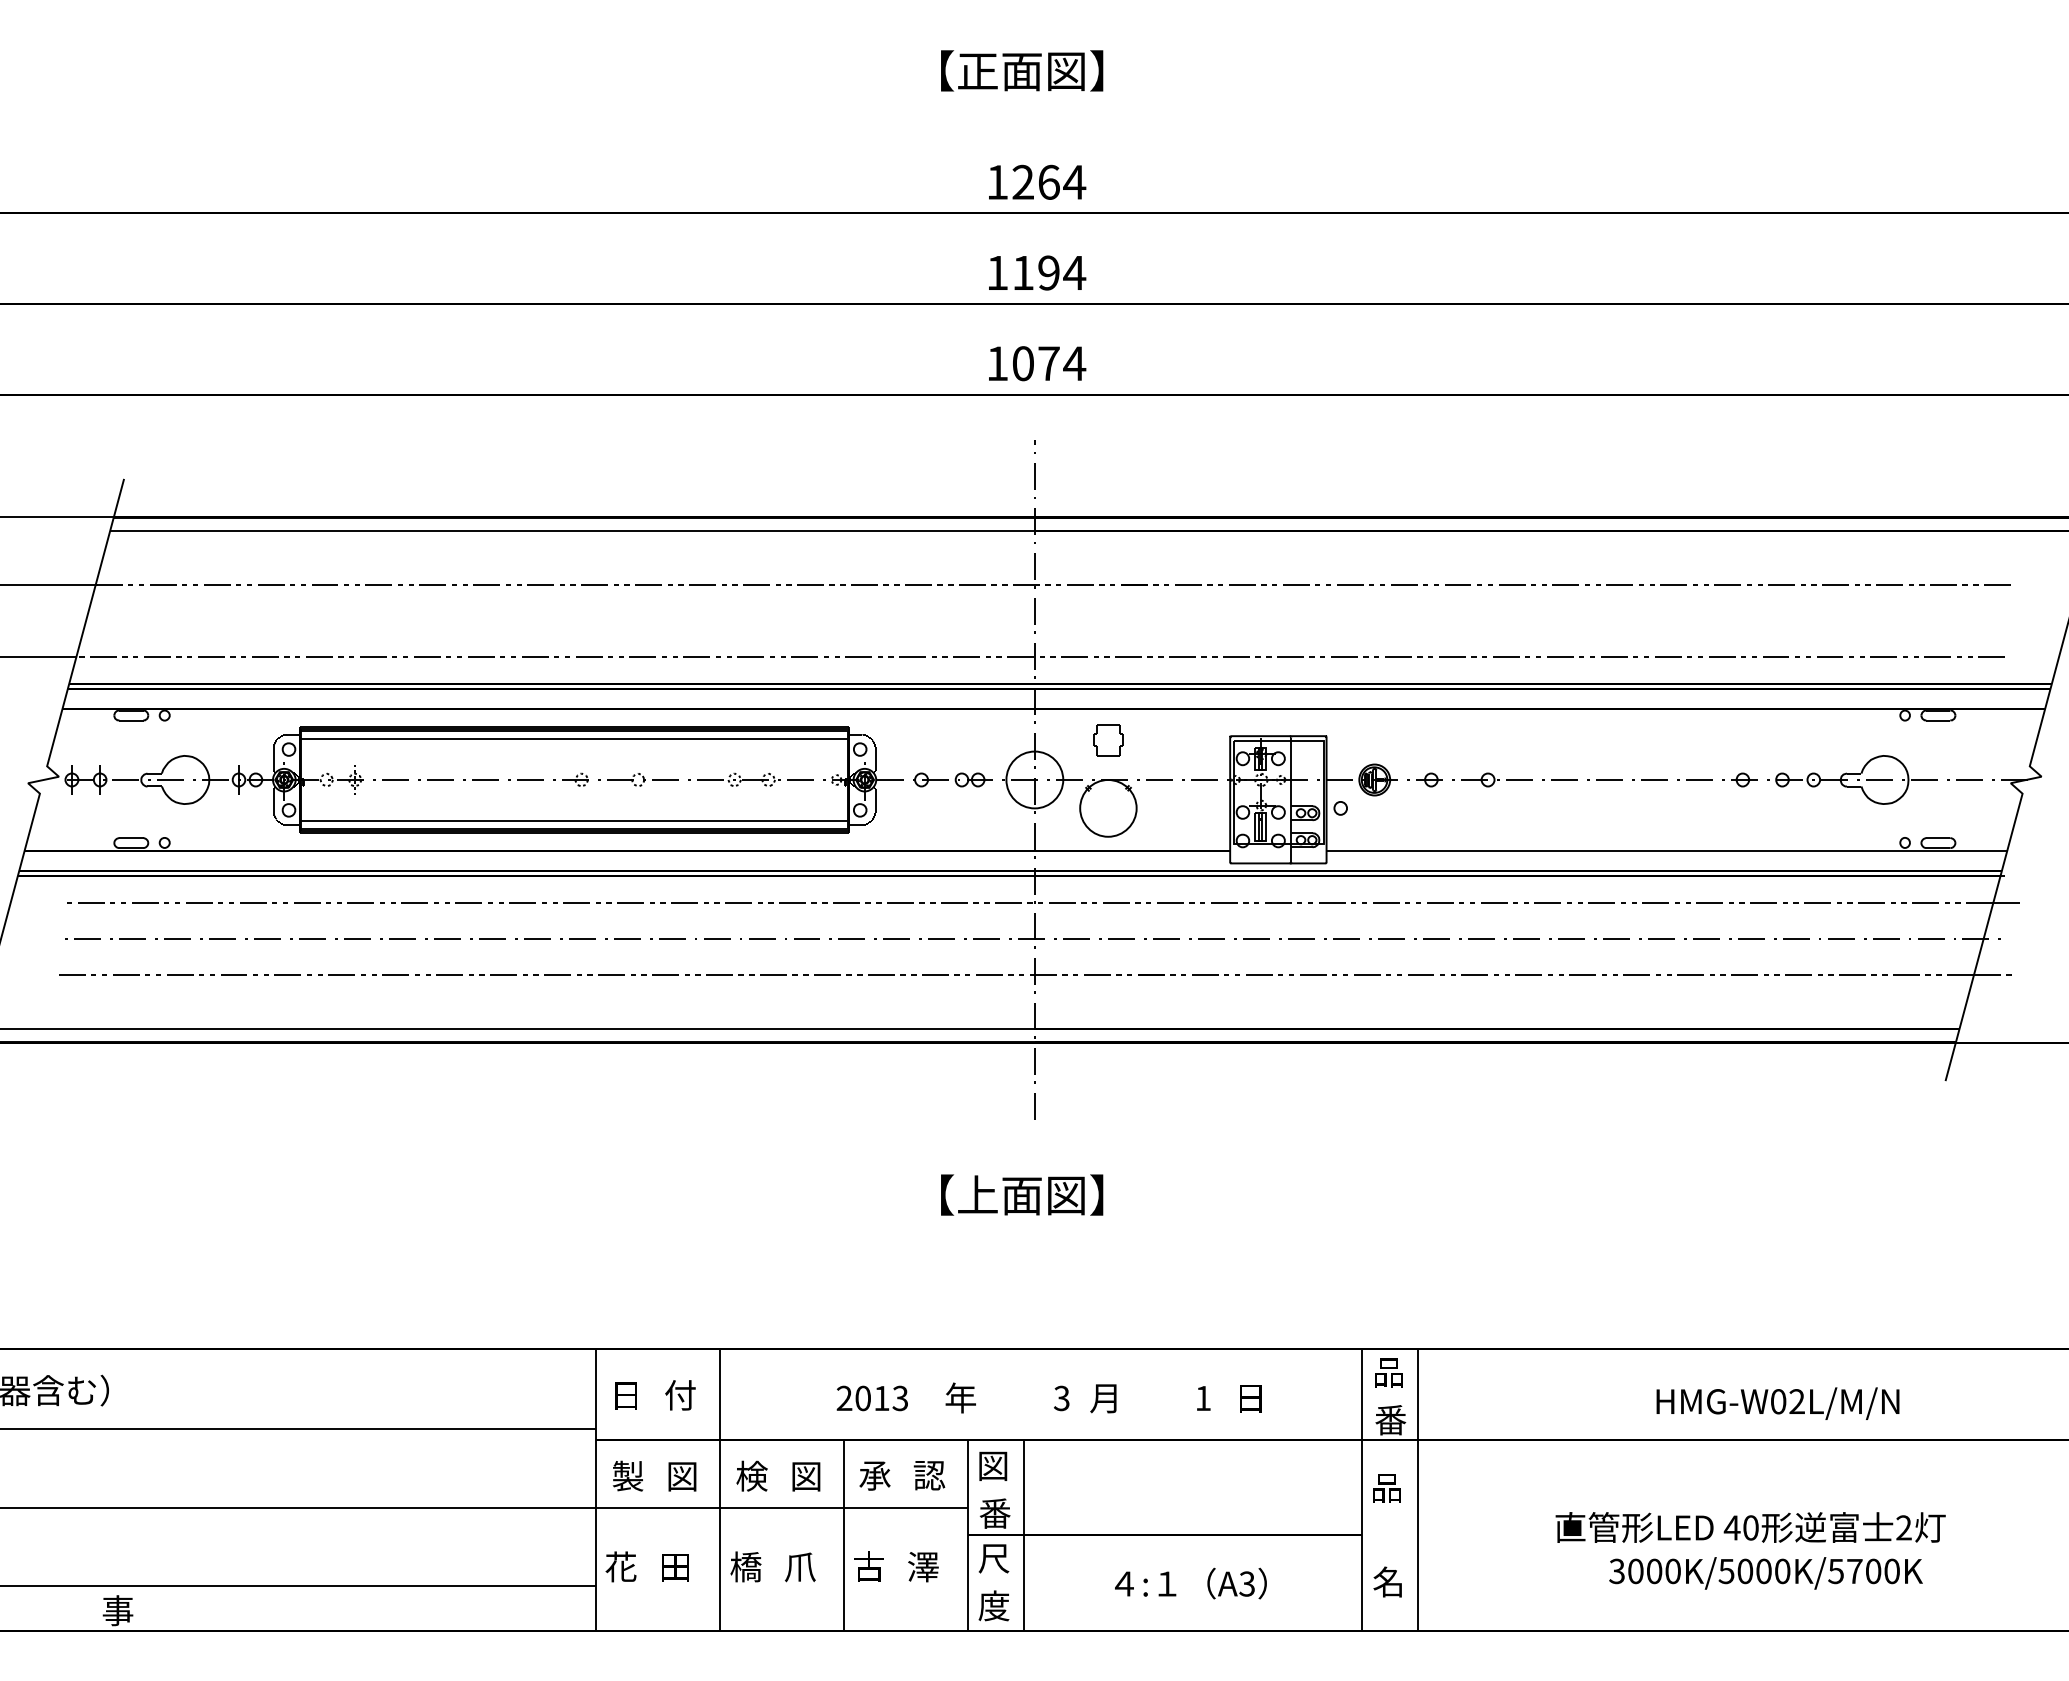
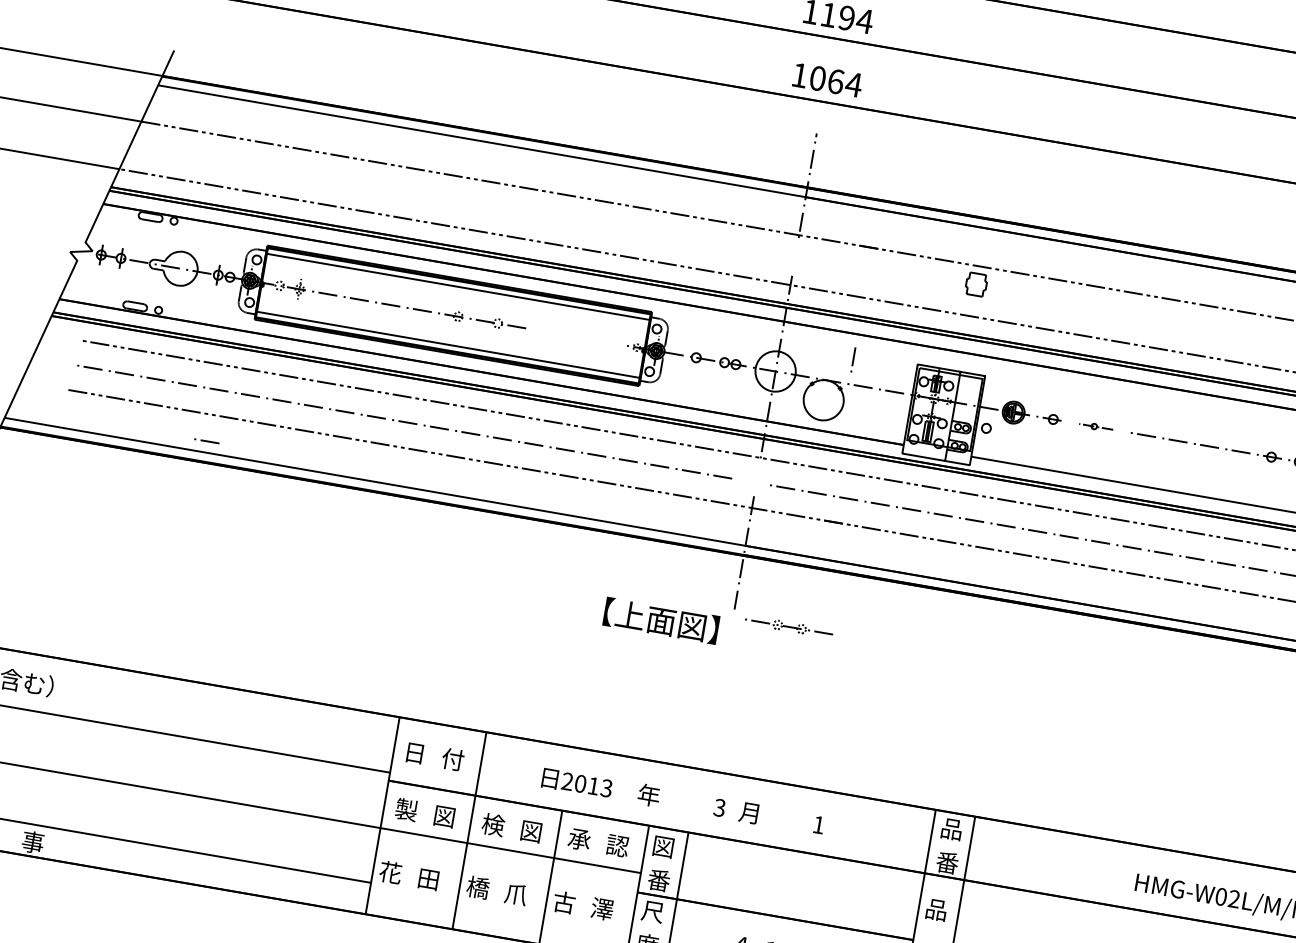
text: (1048, 363) -> (835, 81), 1074 -> 1064
line: (1034, 615) -> (853, 359), moved
part: (1108, 740) -> (976, 284), moved
part: (750, 779) -> (789, 626), moved
part: (1492, 779) -> (1096, 426), size x0.6
part: (1034, 930) -> (757, 476), removed
line: (262, 1012) -> (206, 440), added
text: (1022, 1194) -> (661, 620), moved
text: (1250, 1398) -> (550, 778), moved

